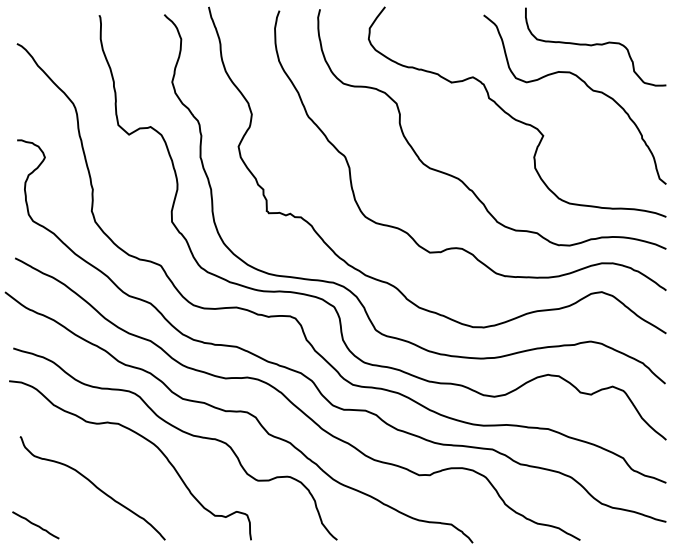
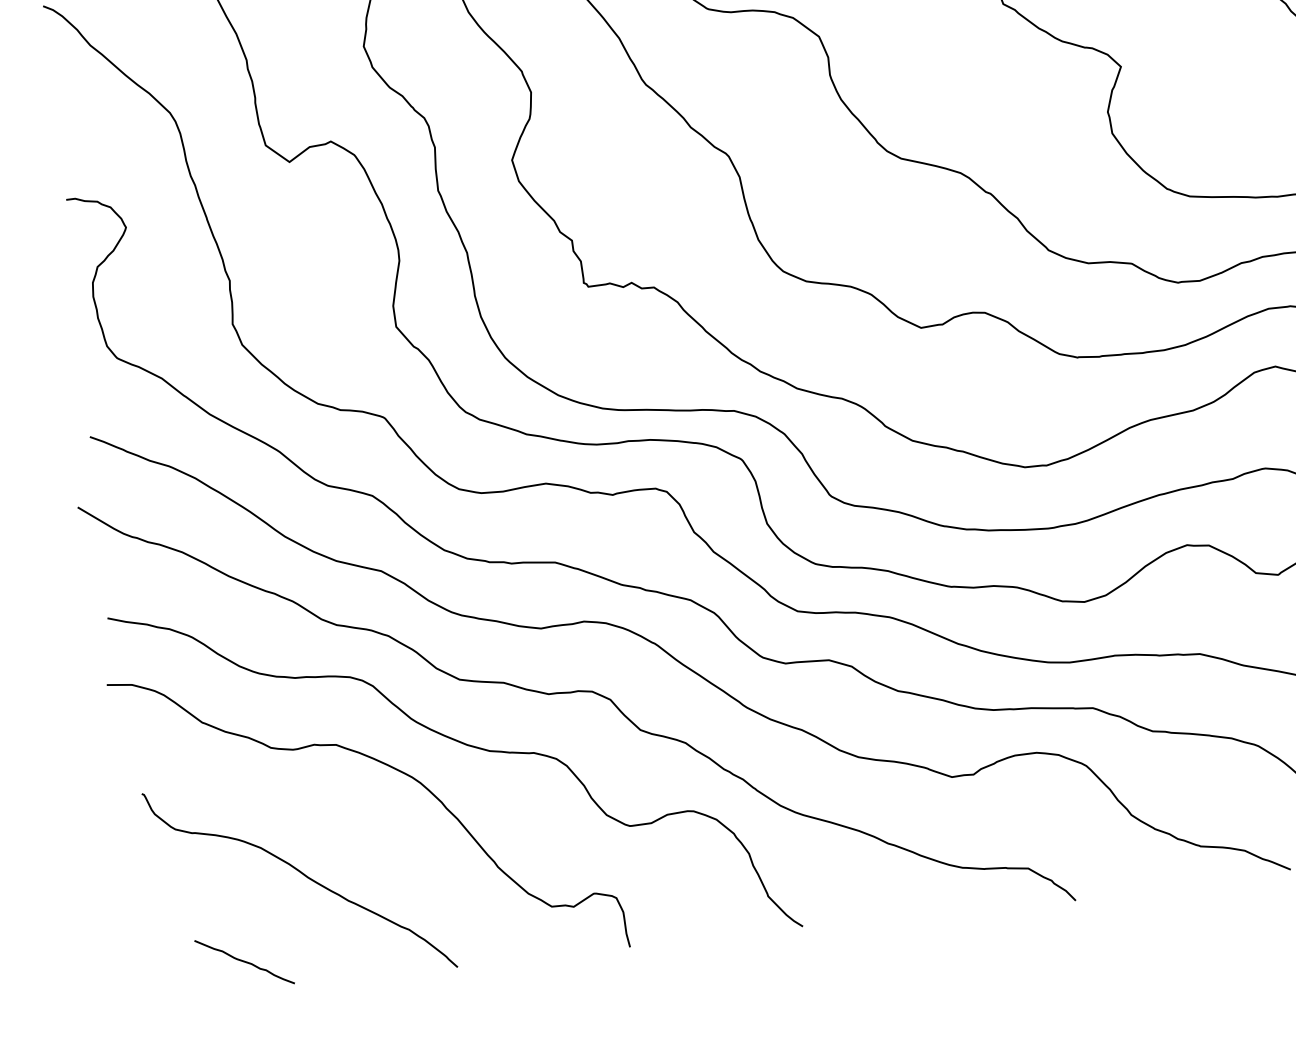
line: (35, 525) -> (243, 962), moved

